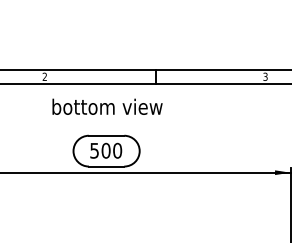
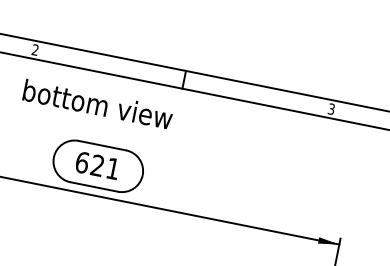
text: (107, 106) -> (98, 103), moved
text: (106, 150) -> (98, 165), 500 -> 621

